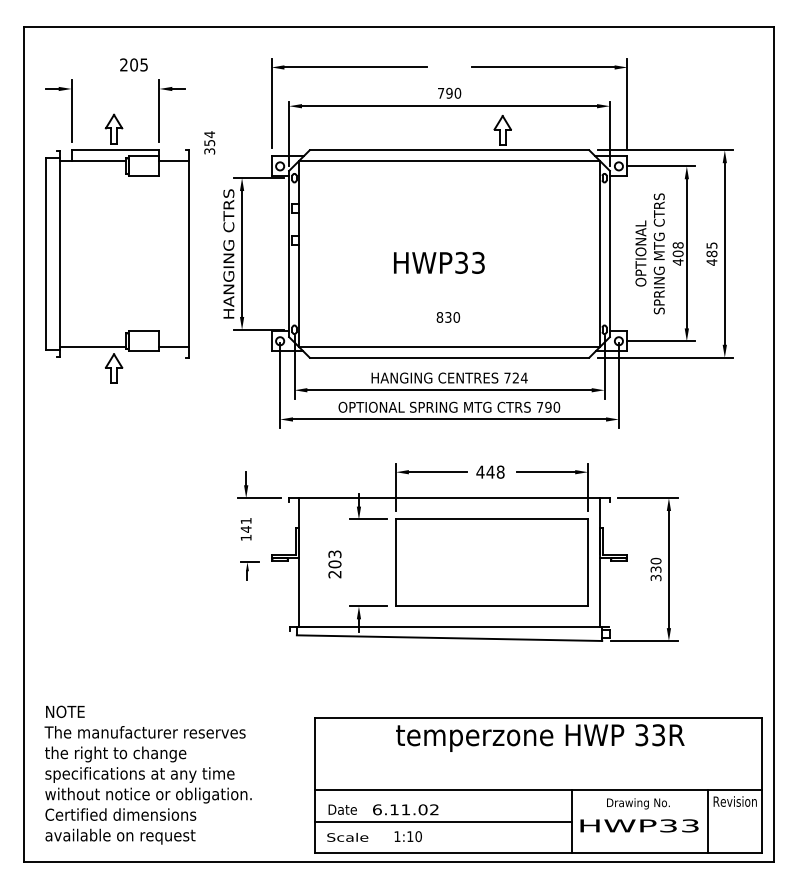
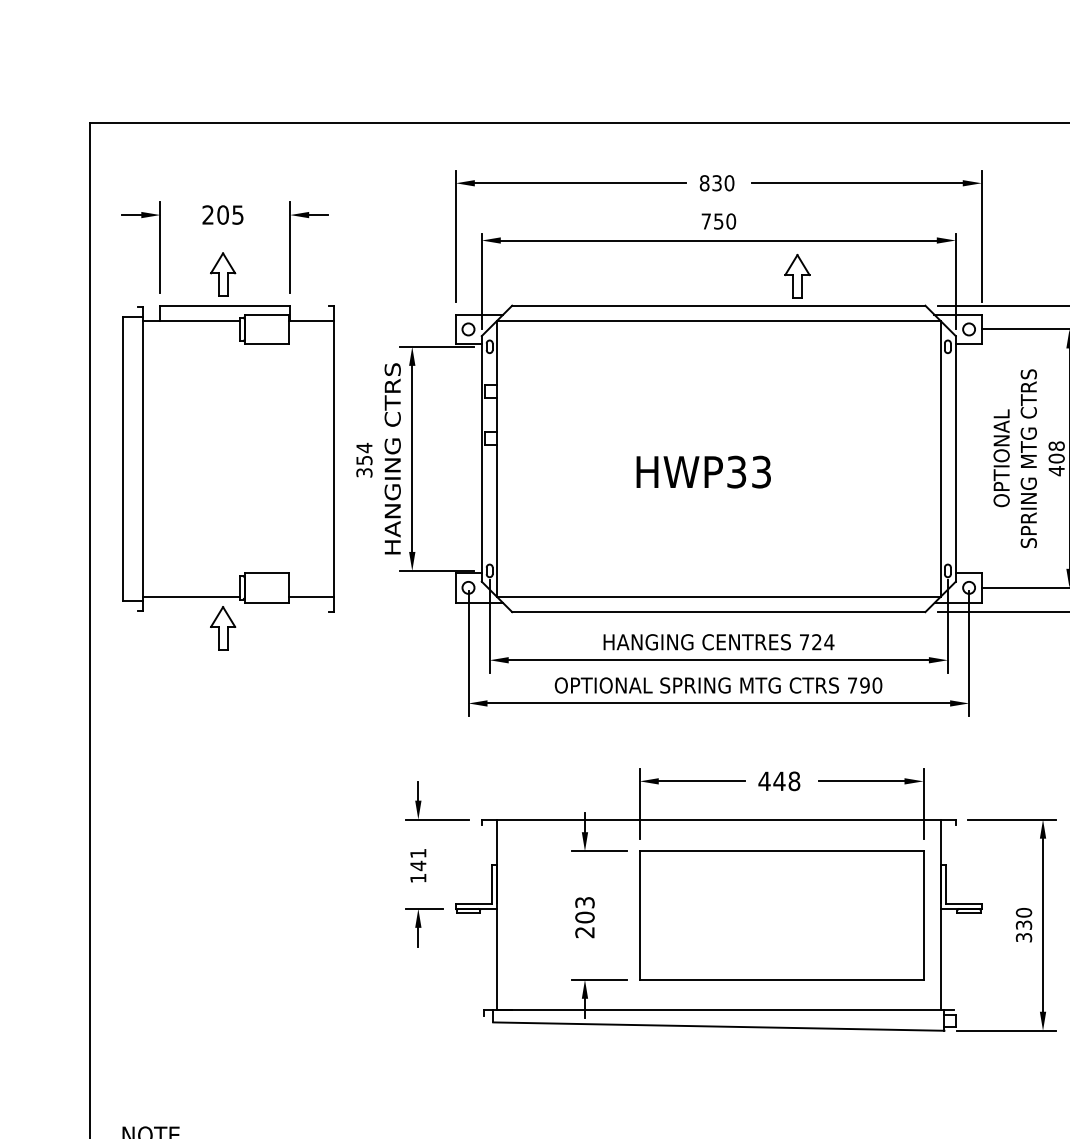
text: (133, 64) -> (222, 214), moved
text: (449, 92) -> (718, 220), 790 -> 750
text: (209, 142) -> (364, 459), moved
text: (448, 317) -> (717, 183), moved
text: (334, 564) -> (584, 917), moved
part: (250, 570) -> (424, 926), size x1.43

